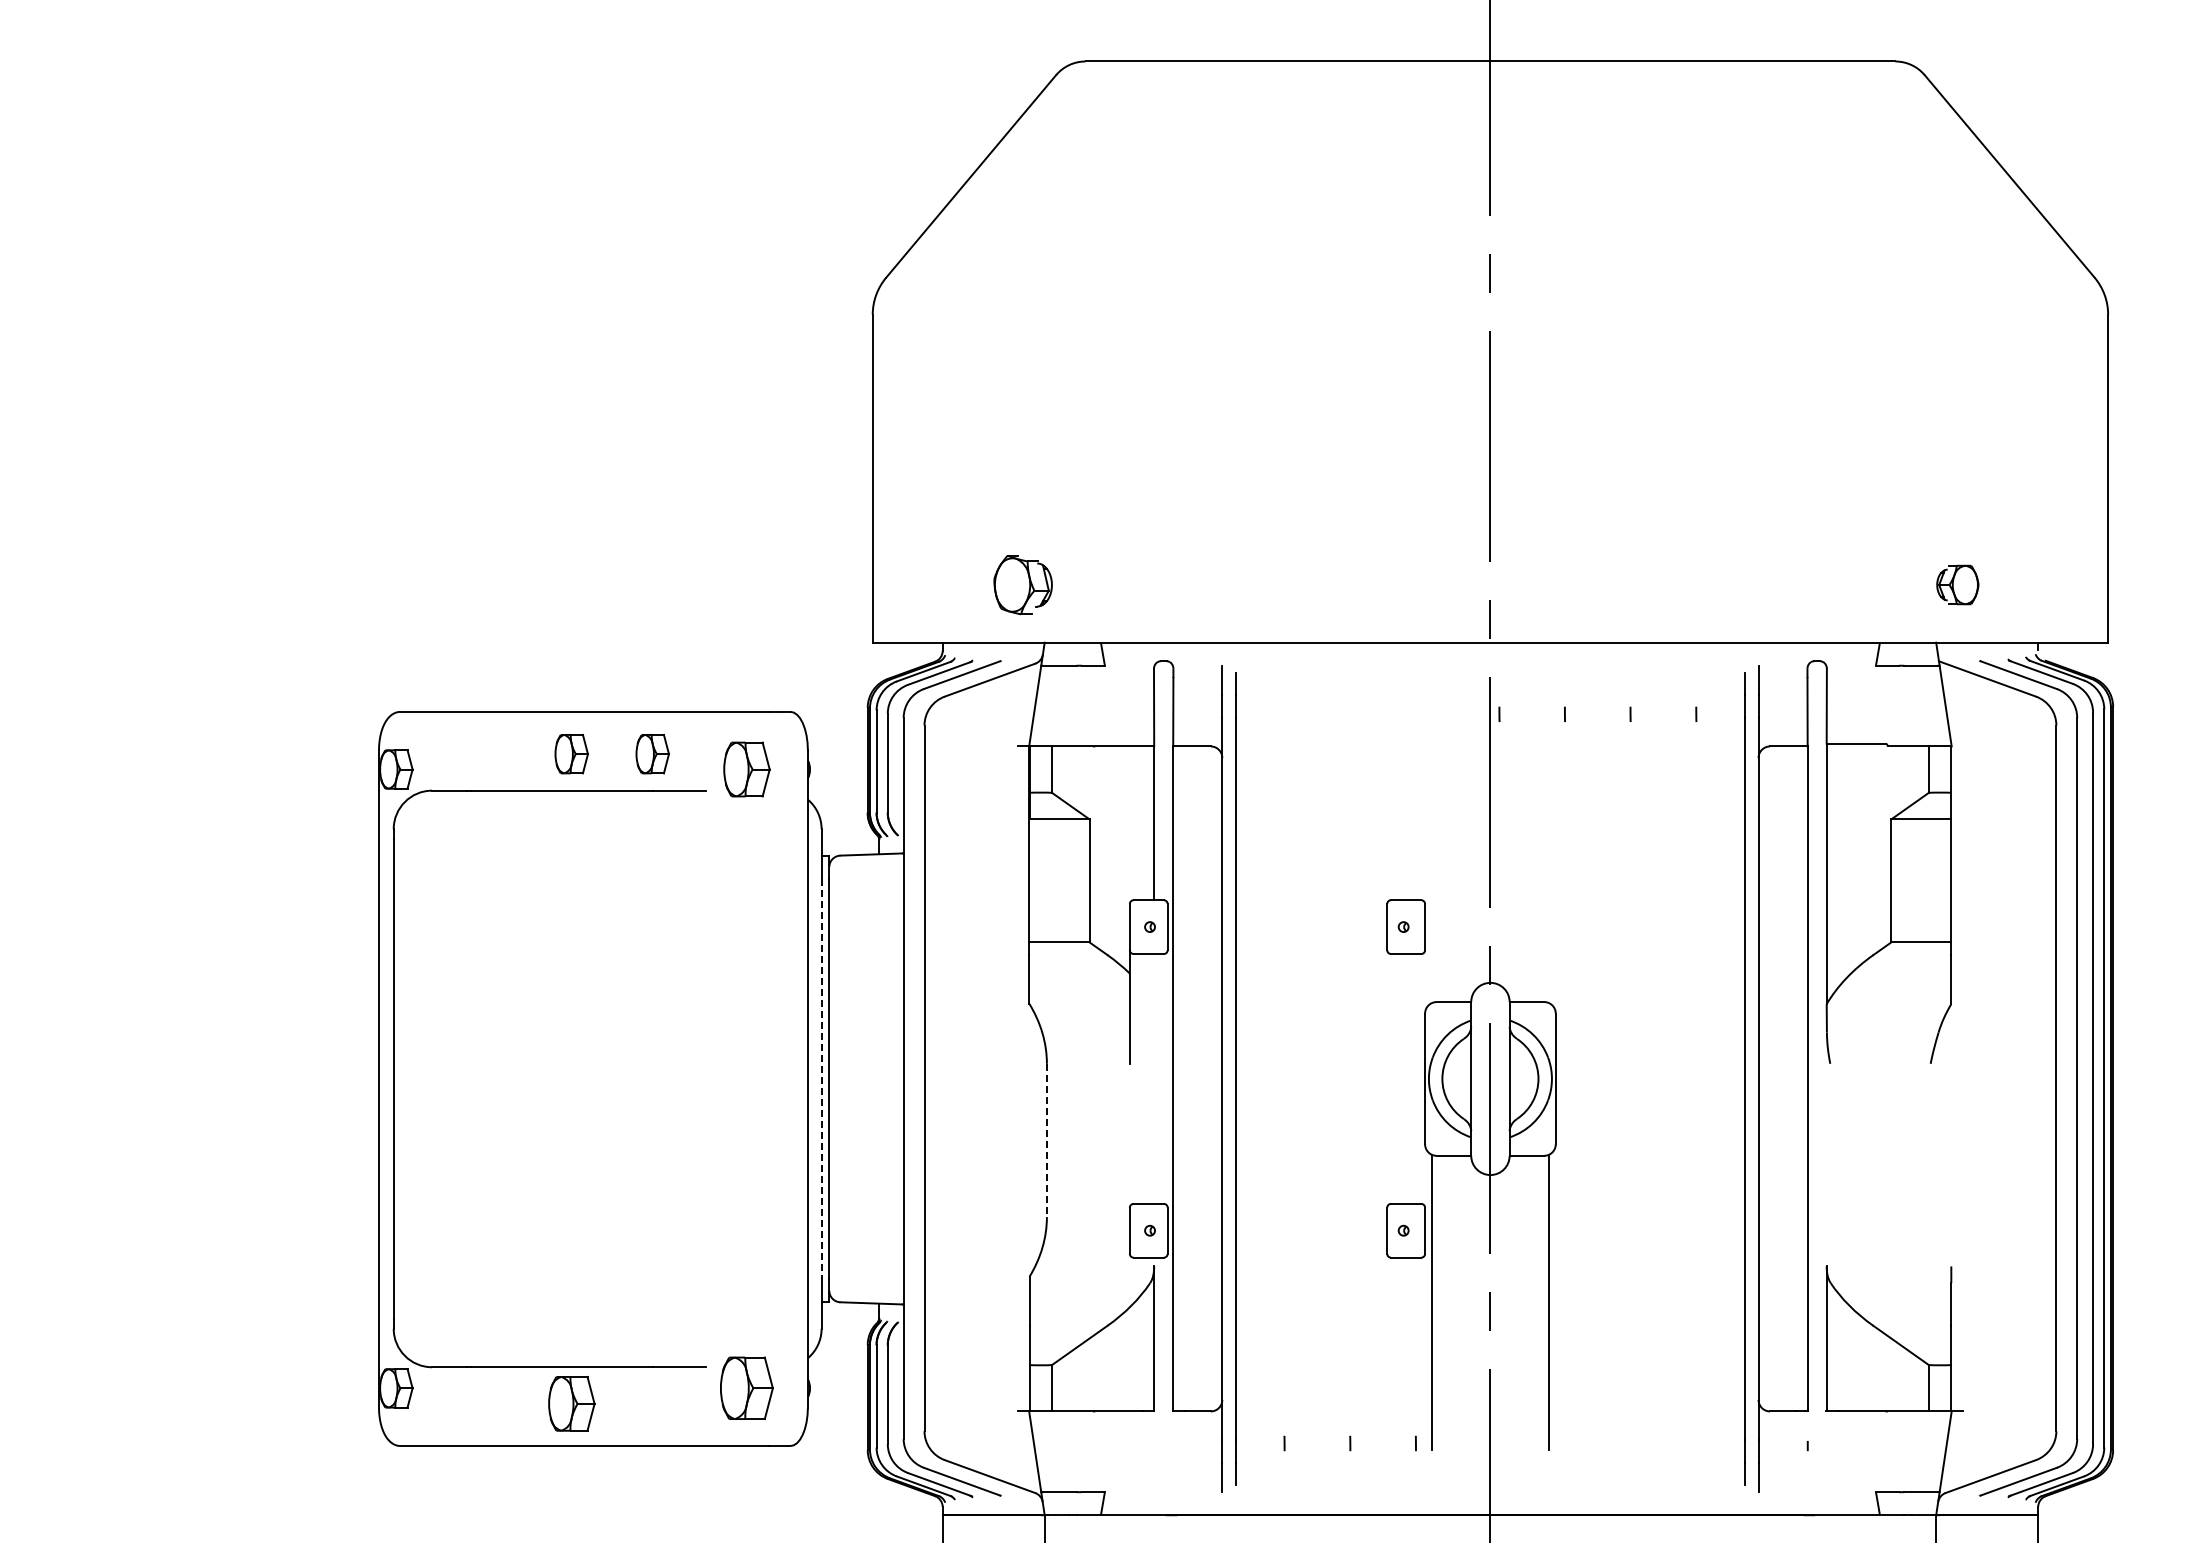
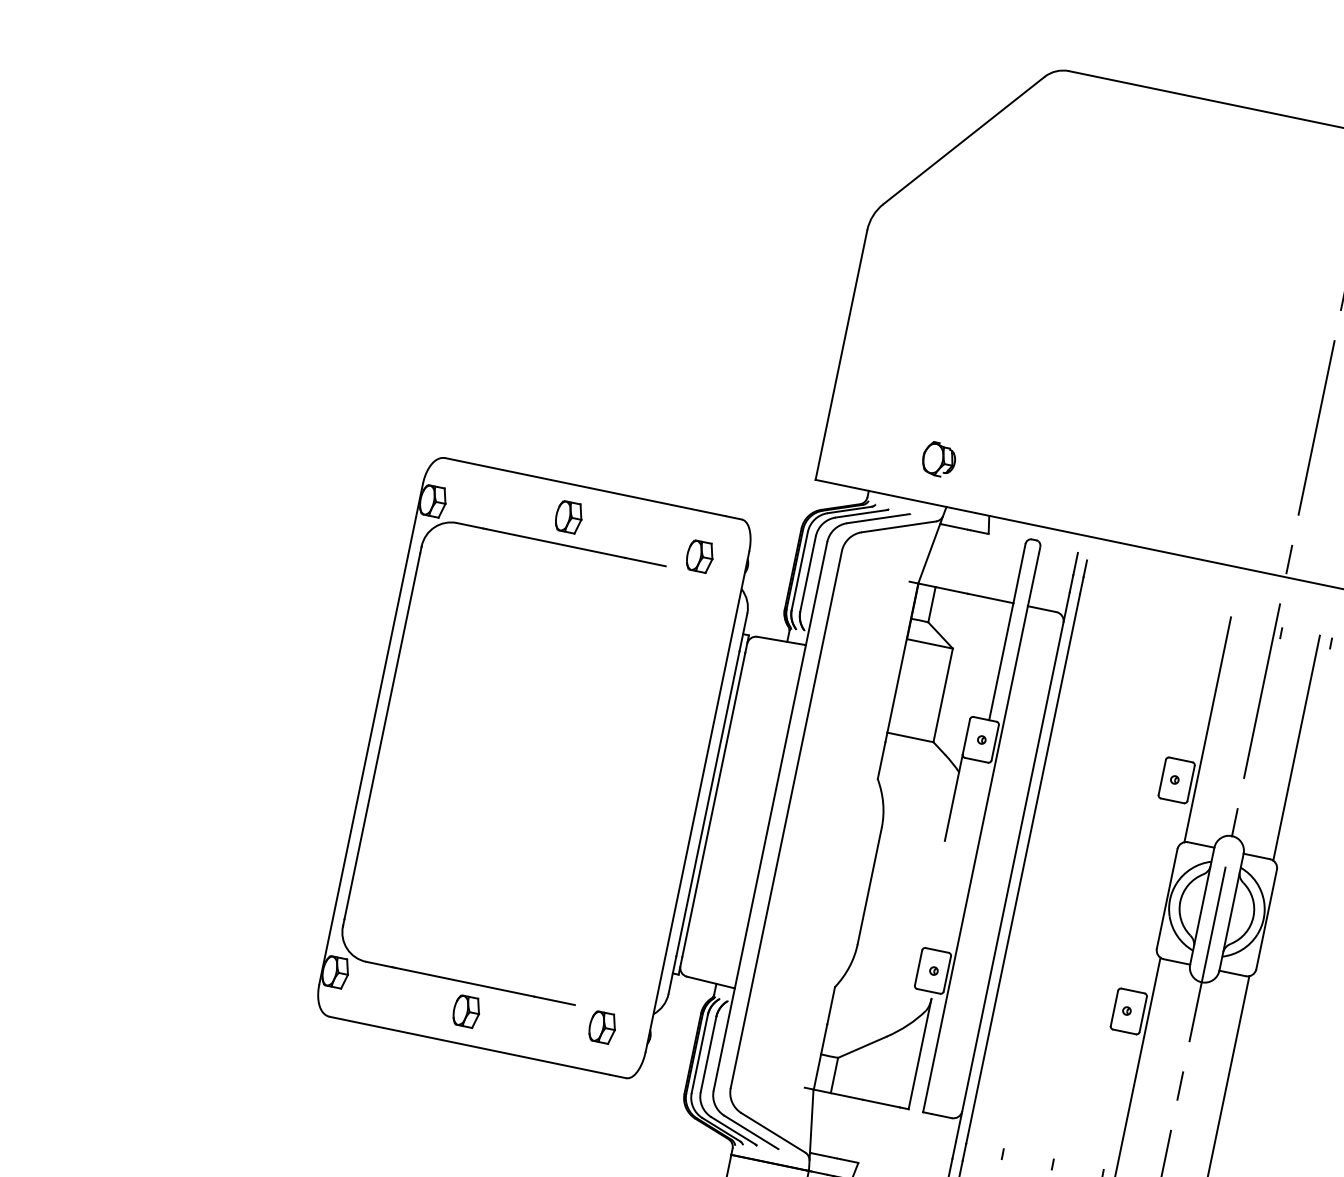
part: (1022, 584) -> (938, 459), size x0.71
part: (652, 754) -> (630, 530), removed
part: (747, 769) -> (700, 556), size x0.71
line: (1432, 855) -> (1208, 730), added
line: (1548, 855) -> (1296, 748), added
line: (821, 1079) -> (707, 804), dashed -> solid
line: (1046, 1140) -> (869, 886), dashed -> solid
part: (747, 1388) -> (602, 1027), size x0.62
part: (571, 1403) -> (466, 1011), size x0.71

